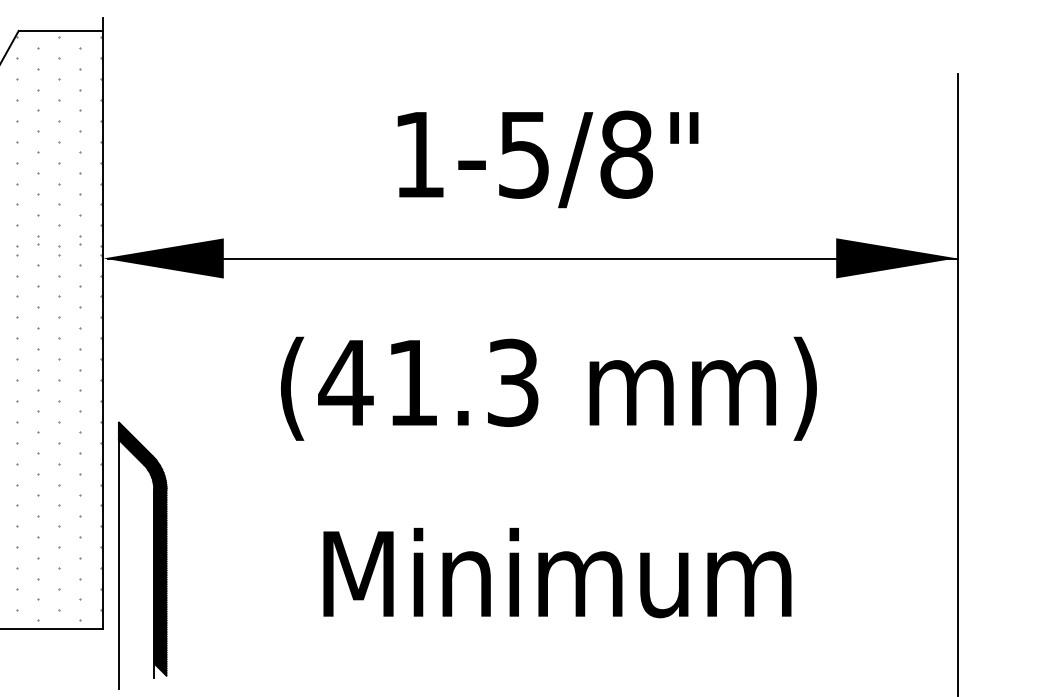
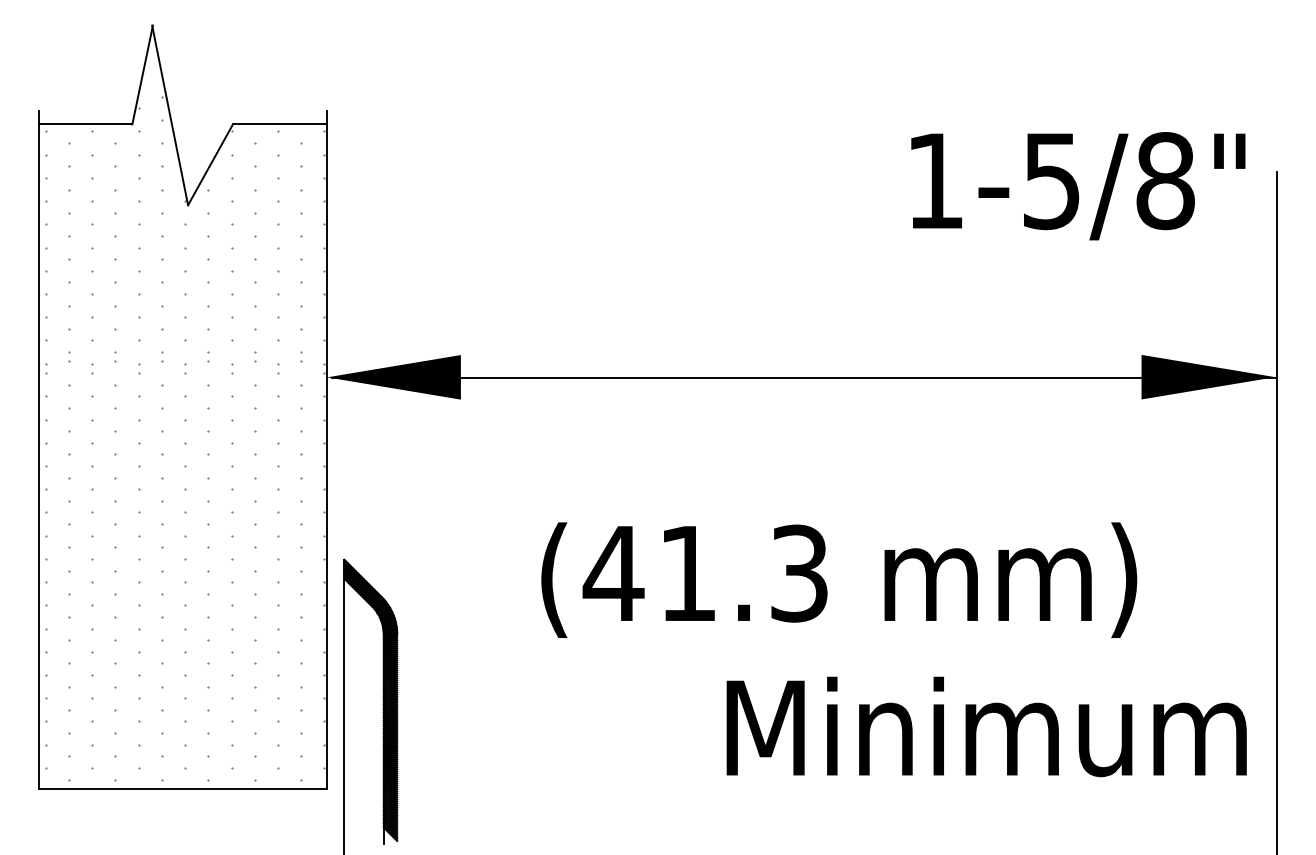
text: (548, 159) -> (1078, 186), moved
text: (549, 388) -> (839, 579), moved
text: (557, 572) -> (986, 726), moved

